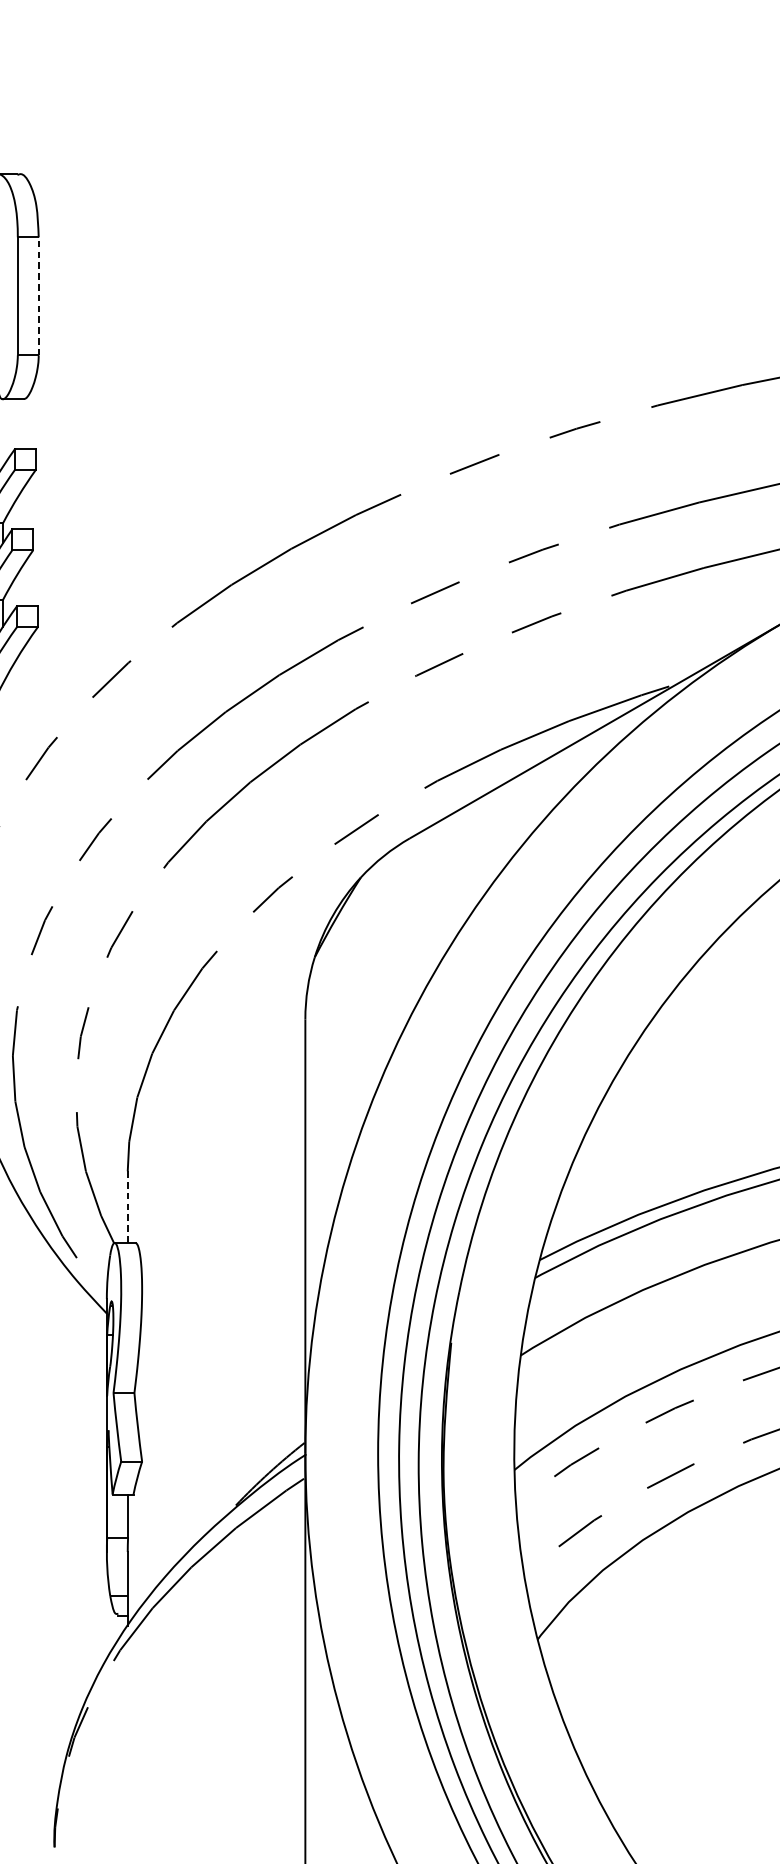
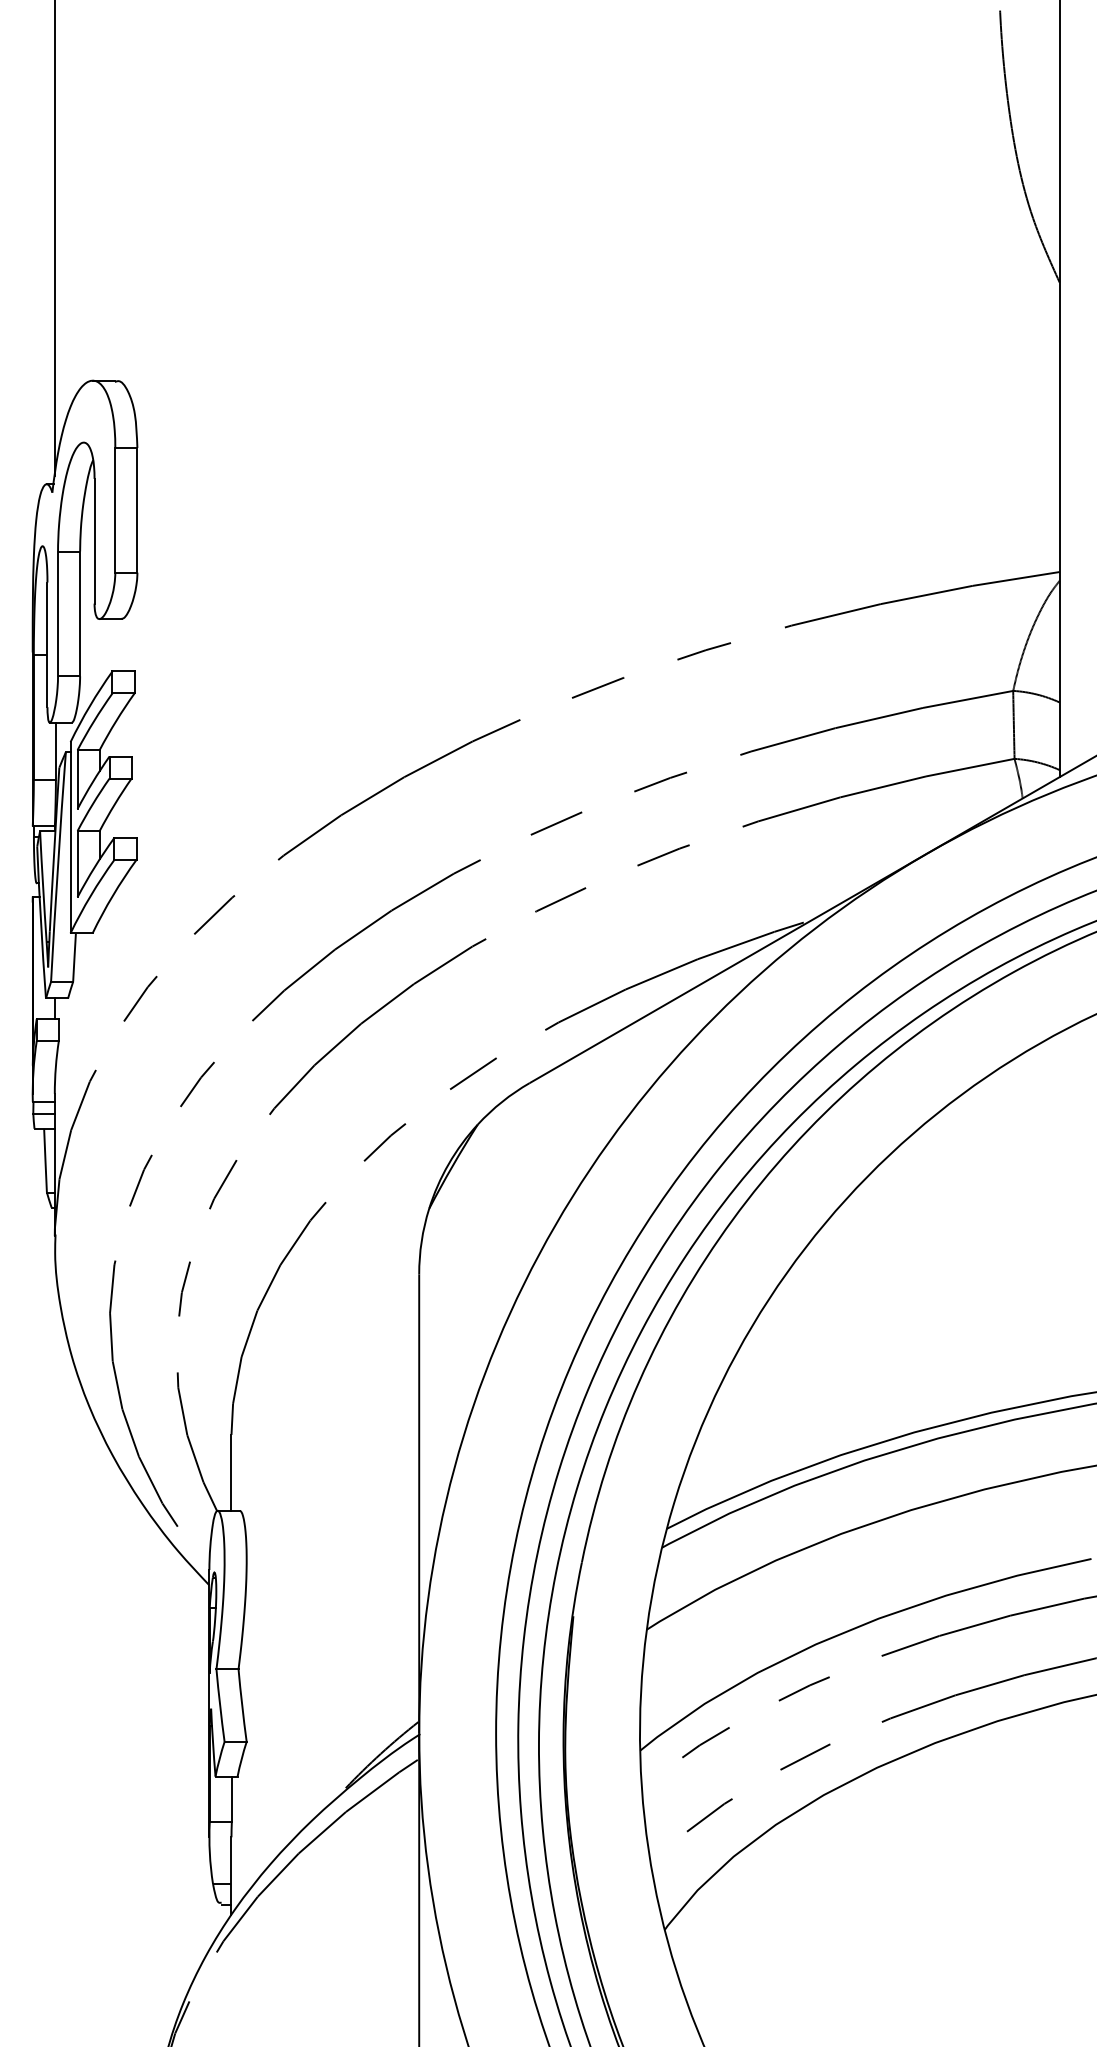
line: (38, 295) -> (137, 509), dashed -> solid
line: (127, 1206) -> (231, 1472), dashed -> solid

